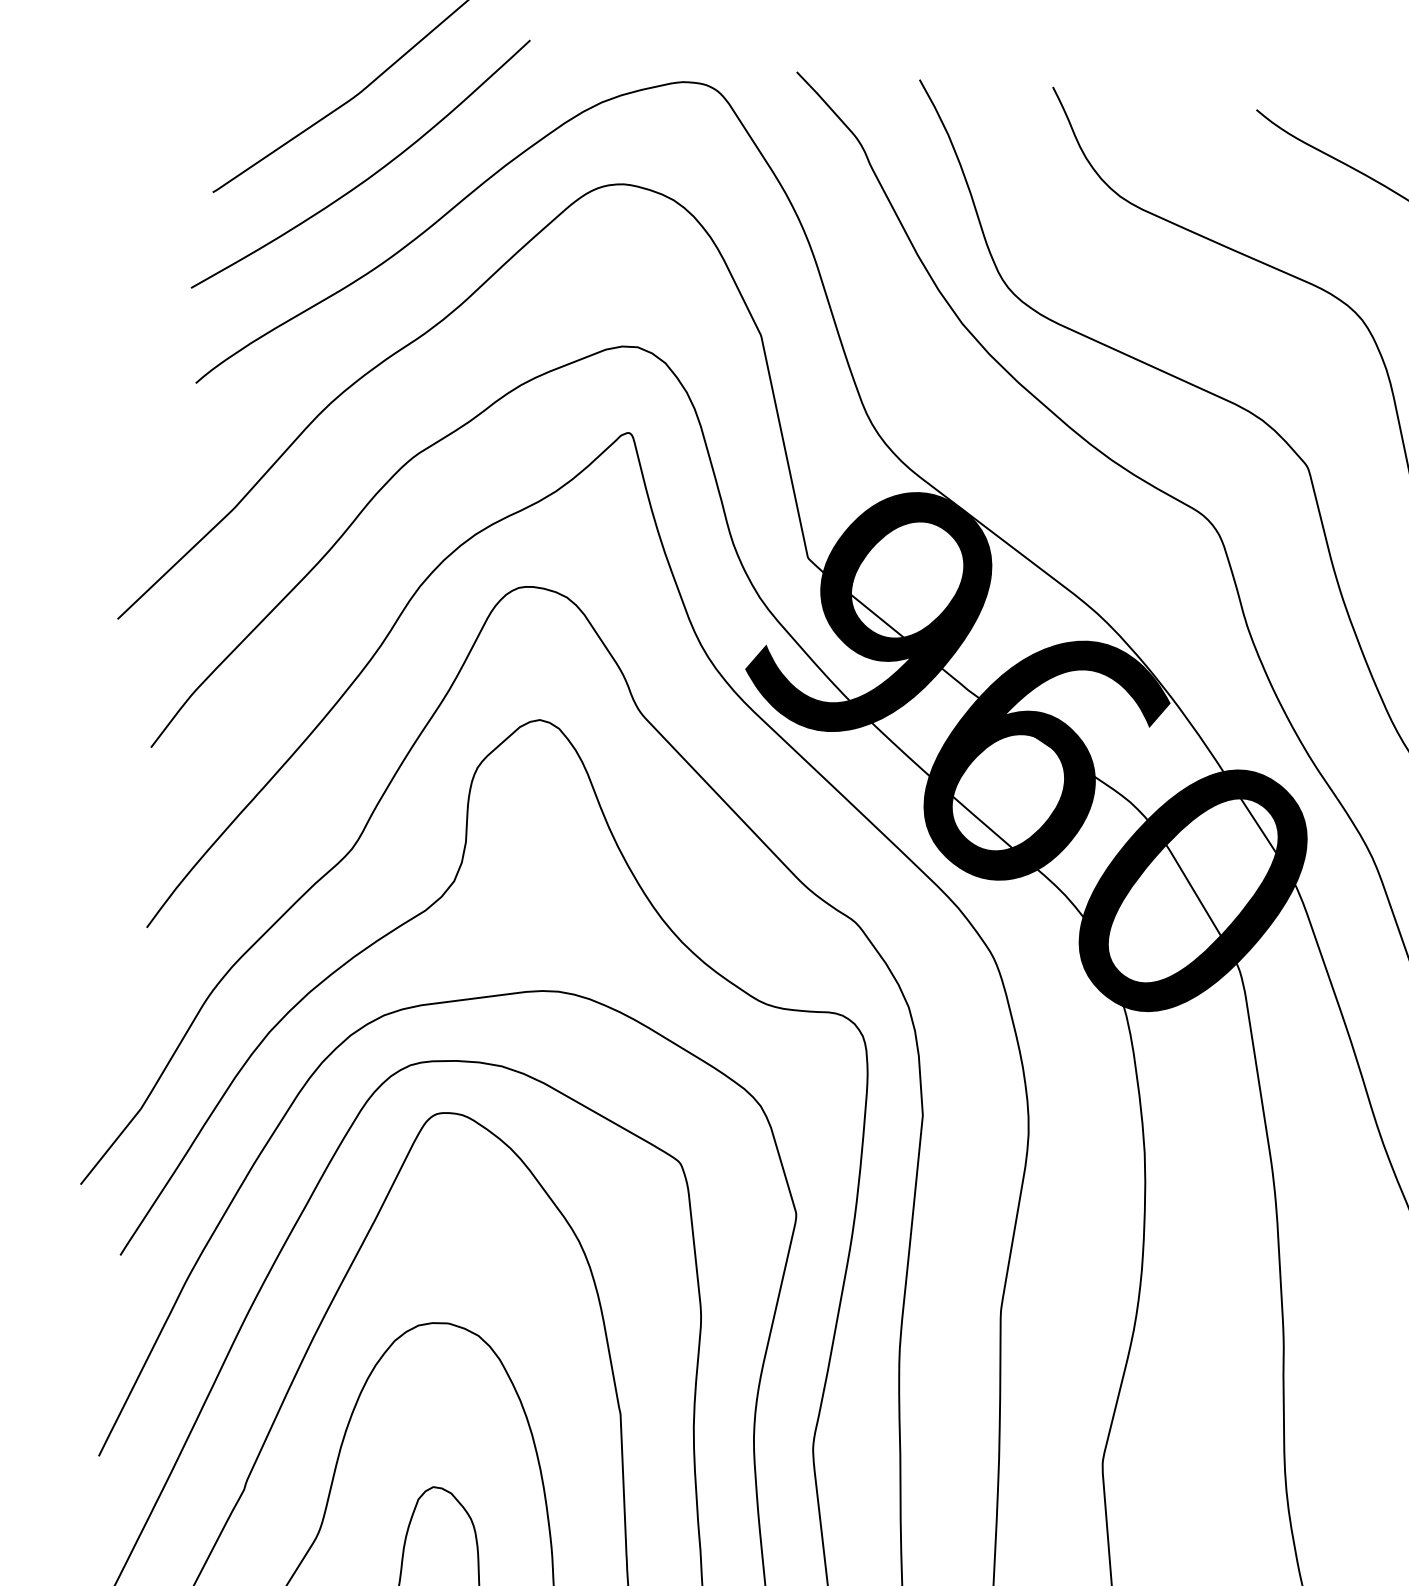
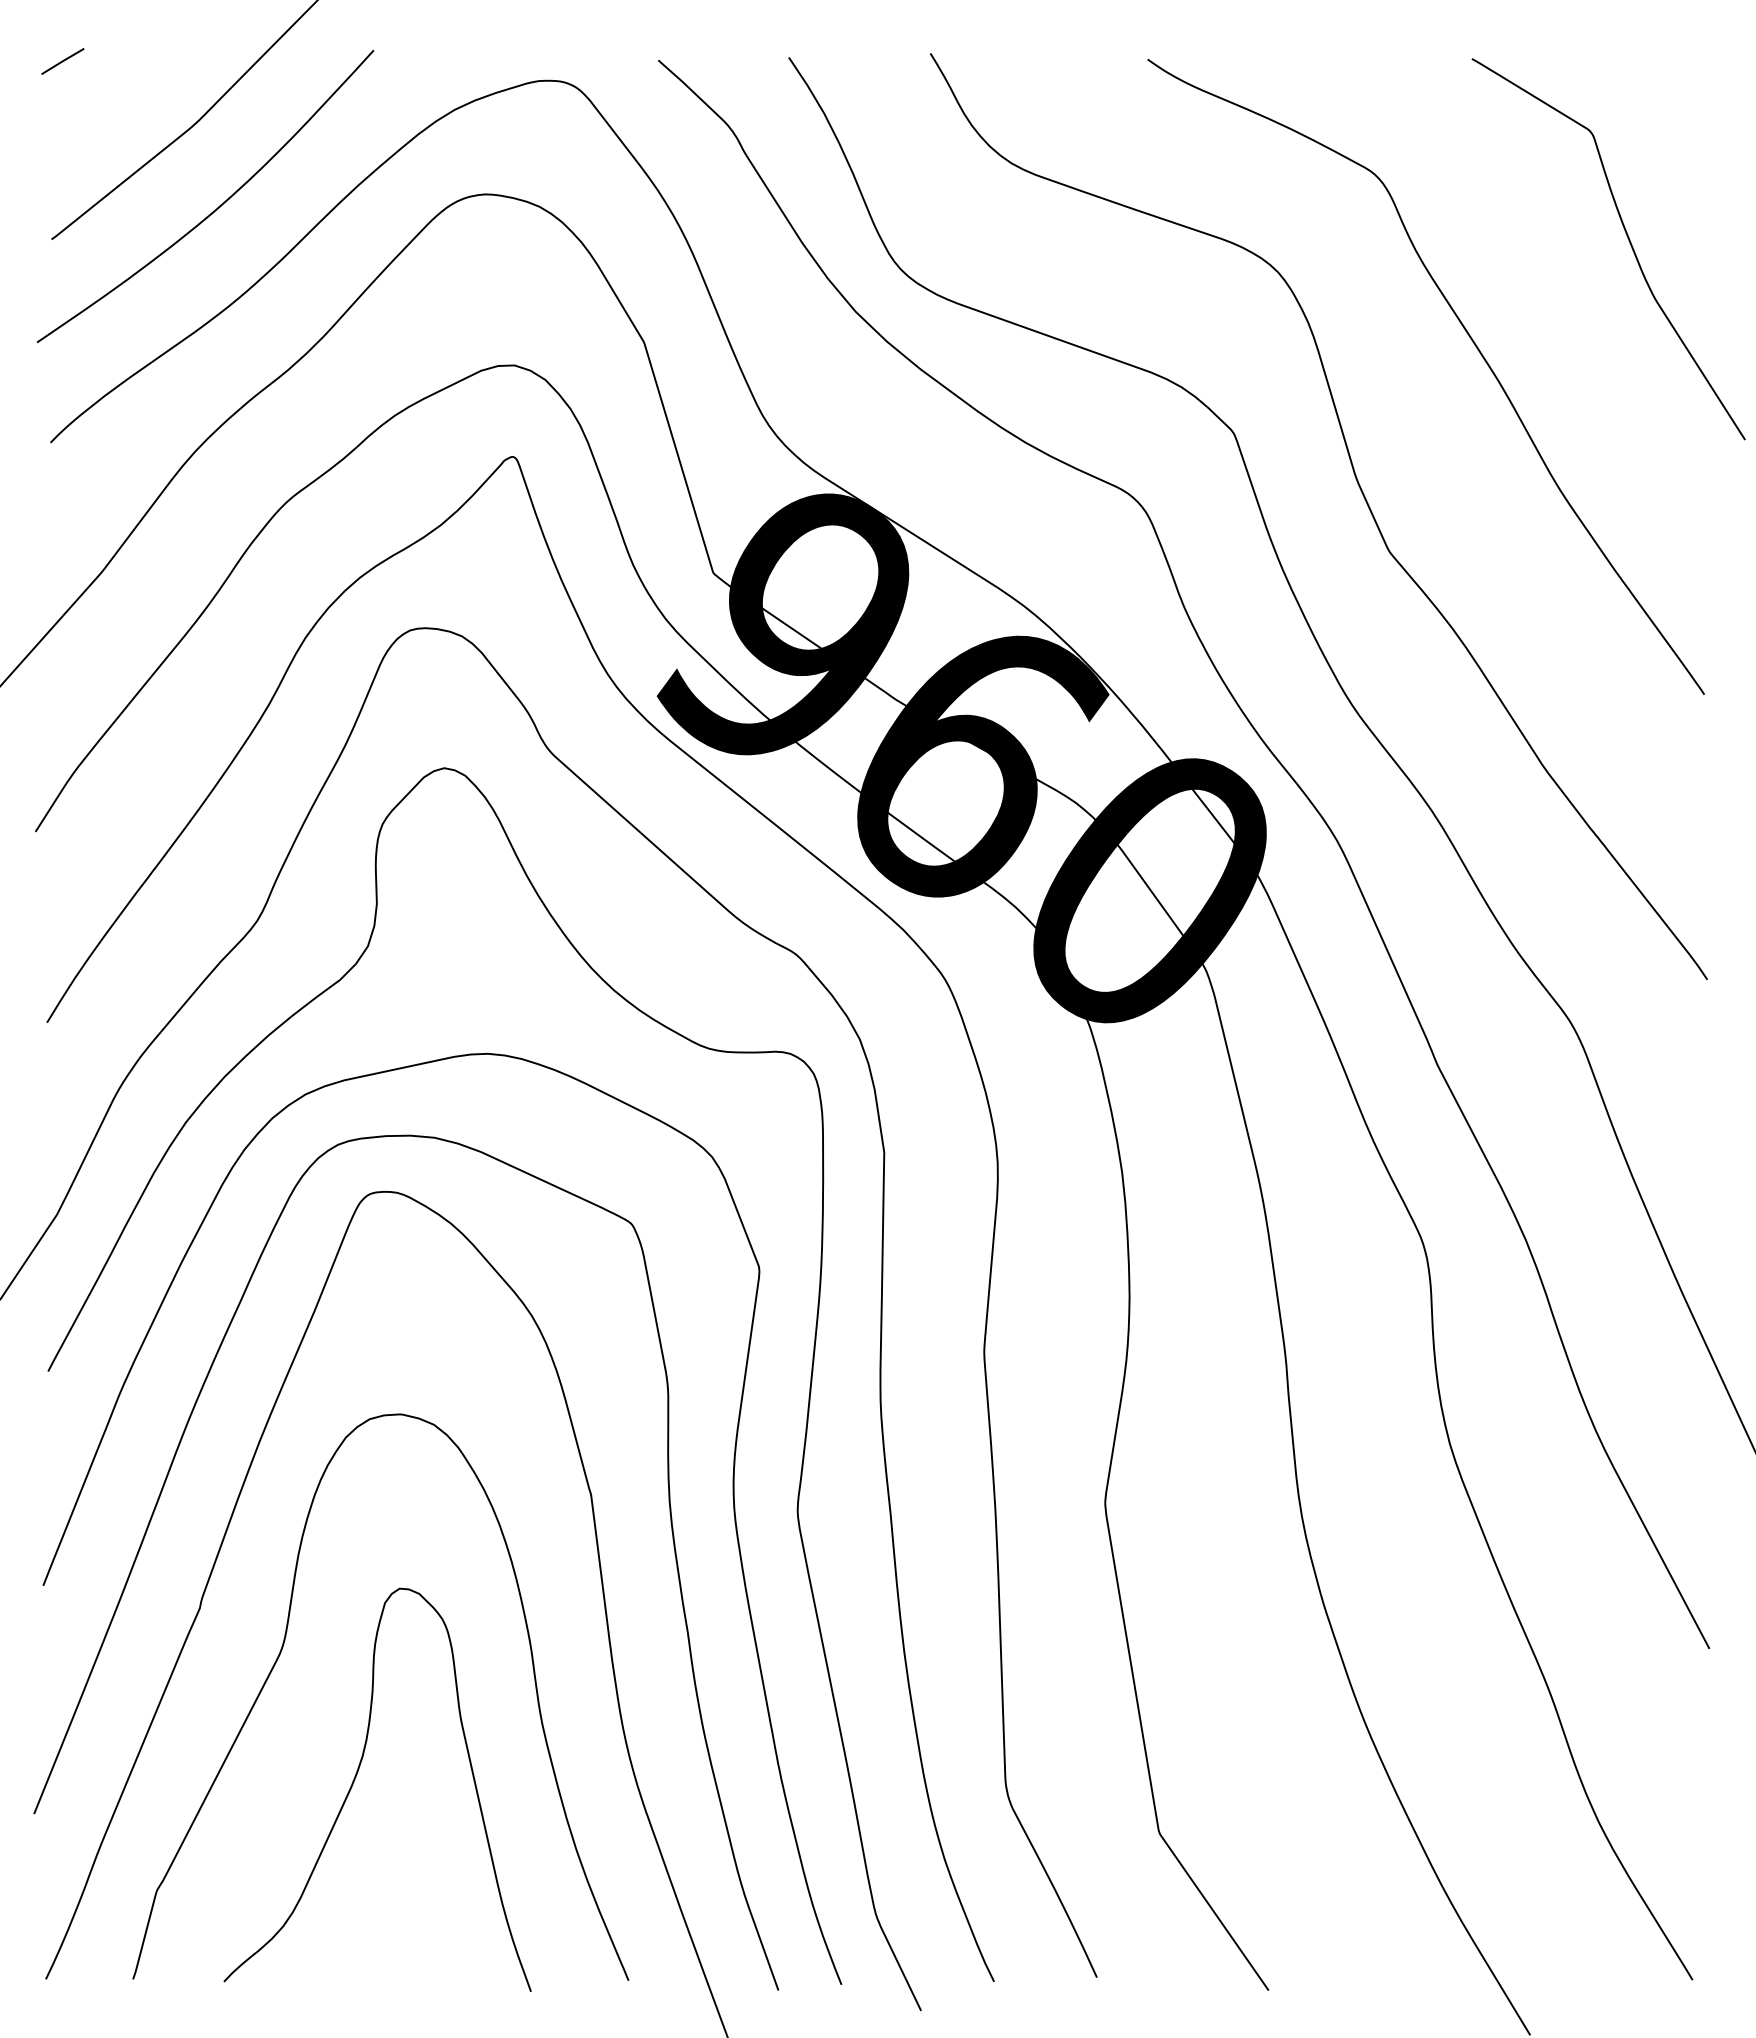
line: (237, 26) -> (62, 61), added

